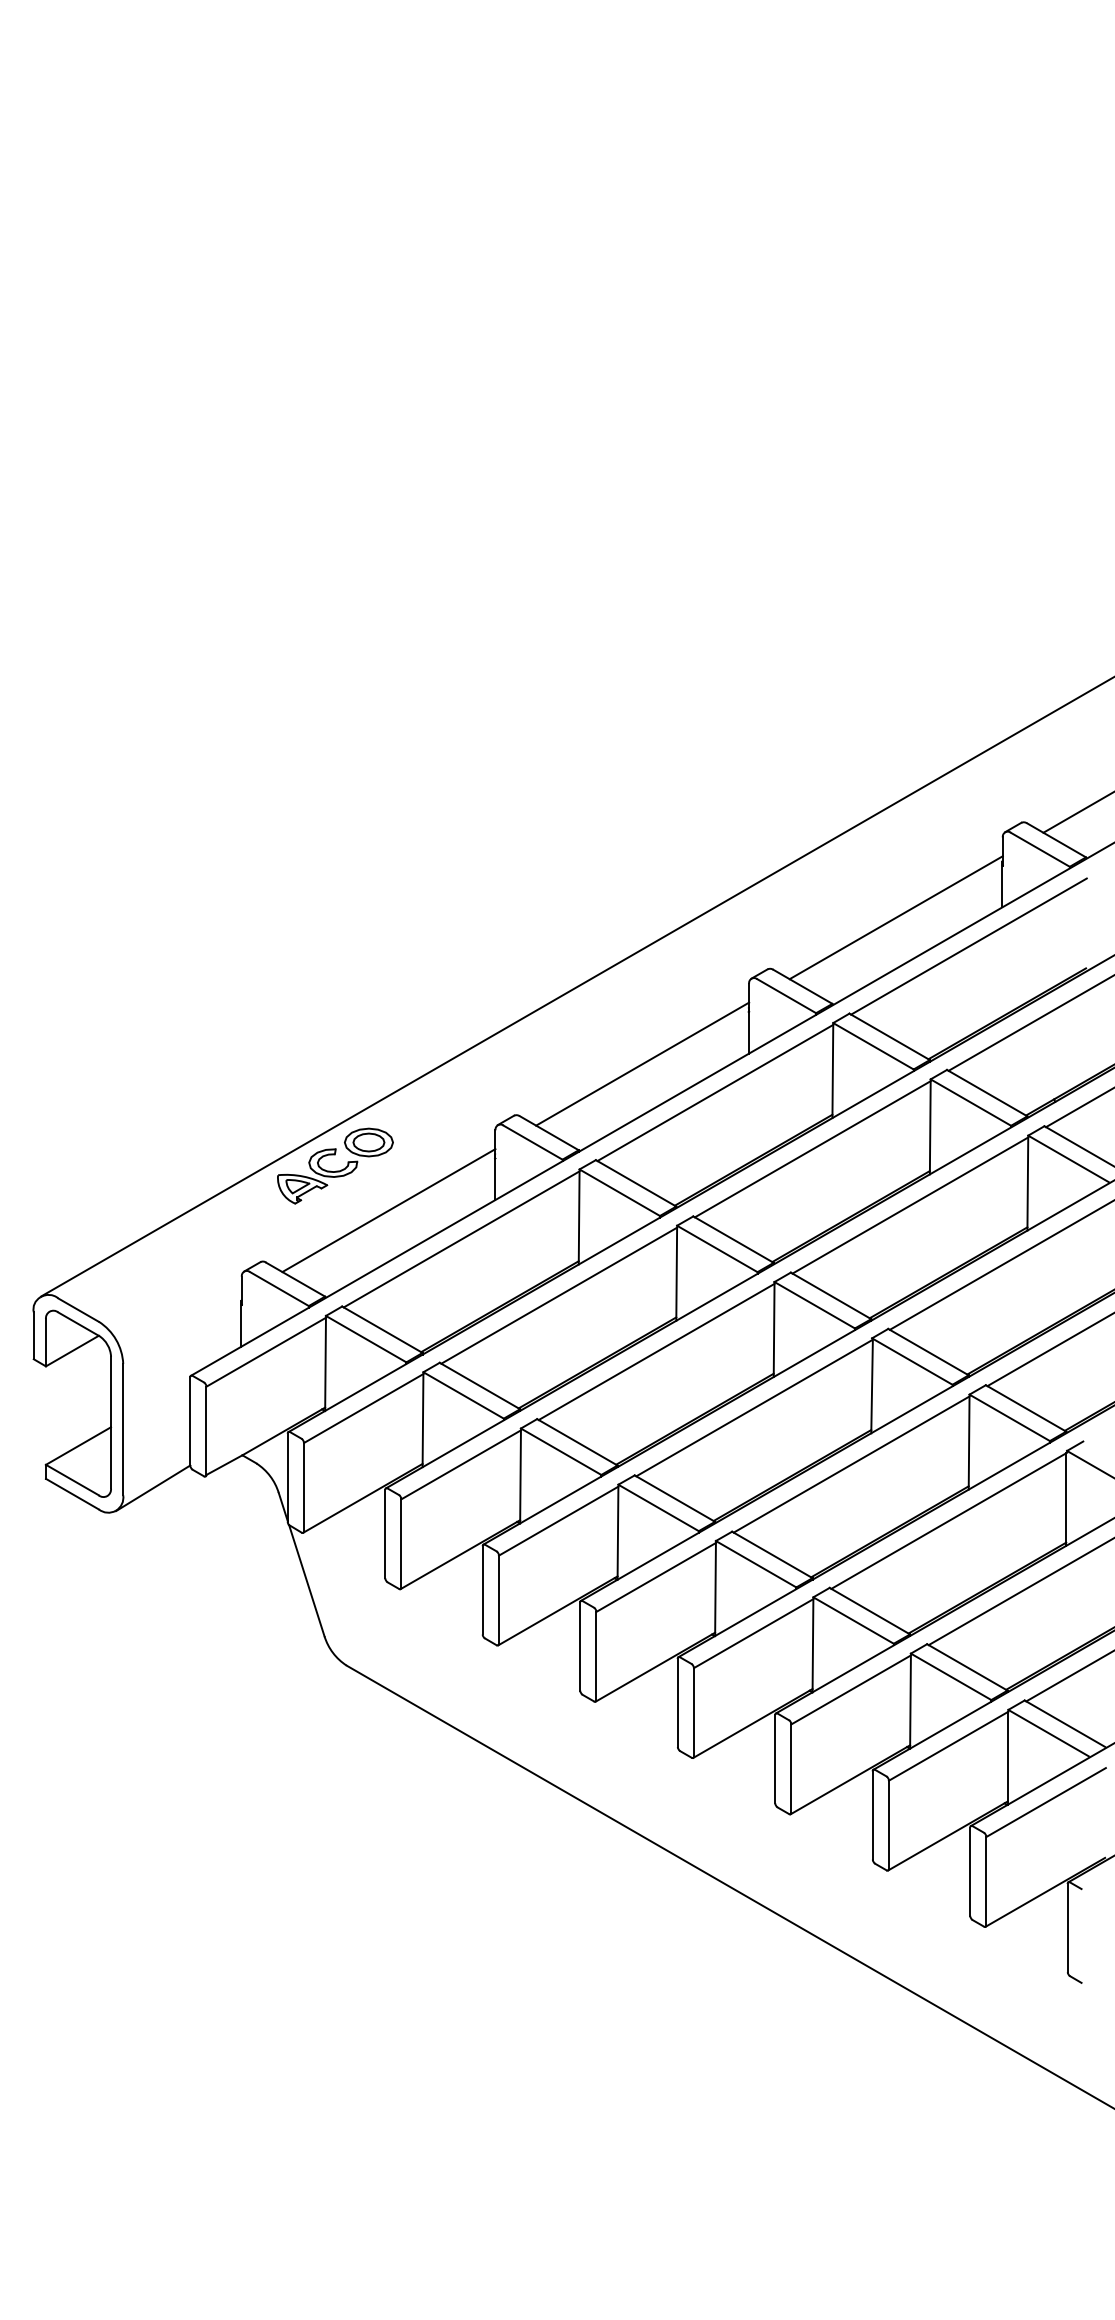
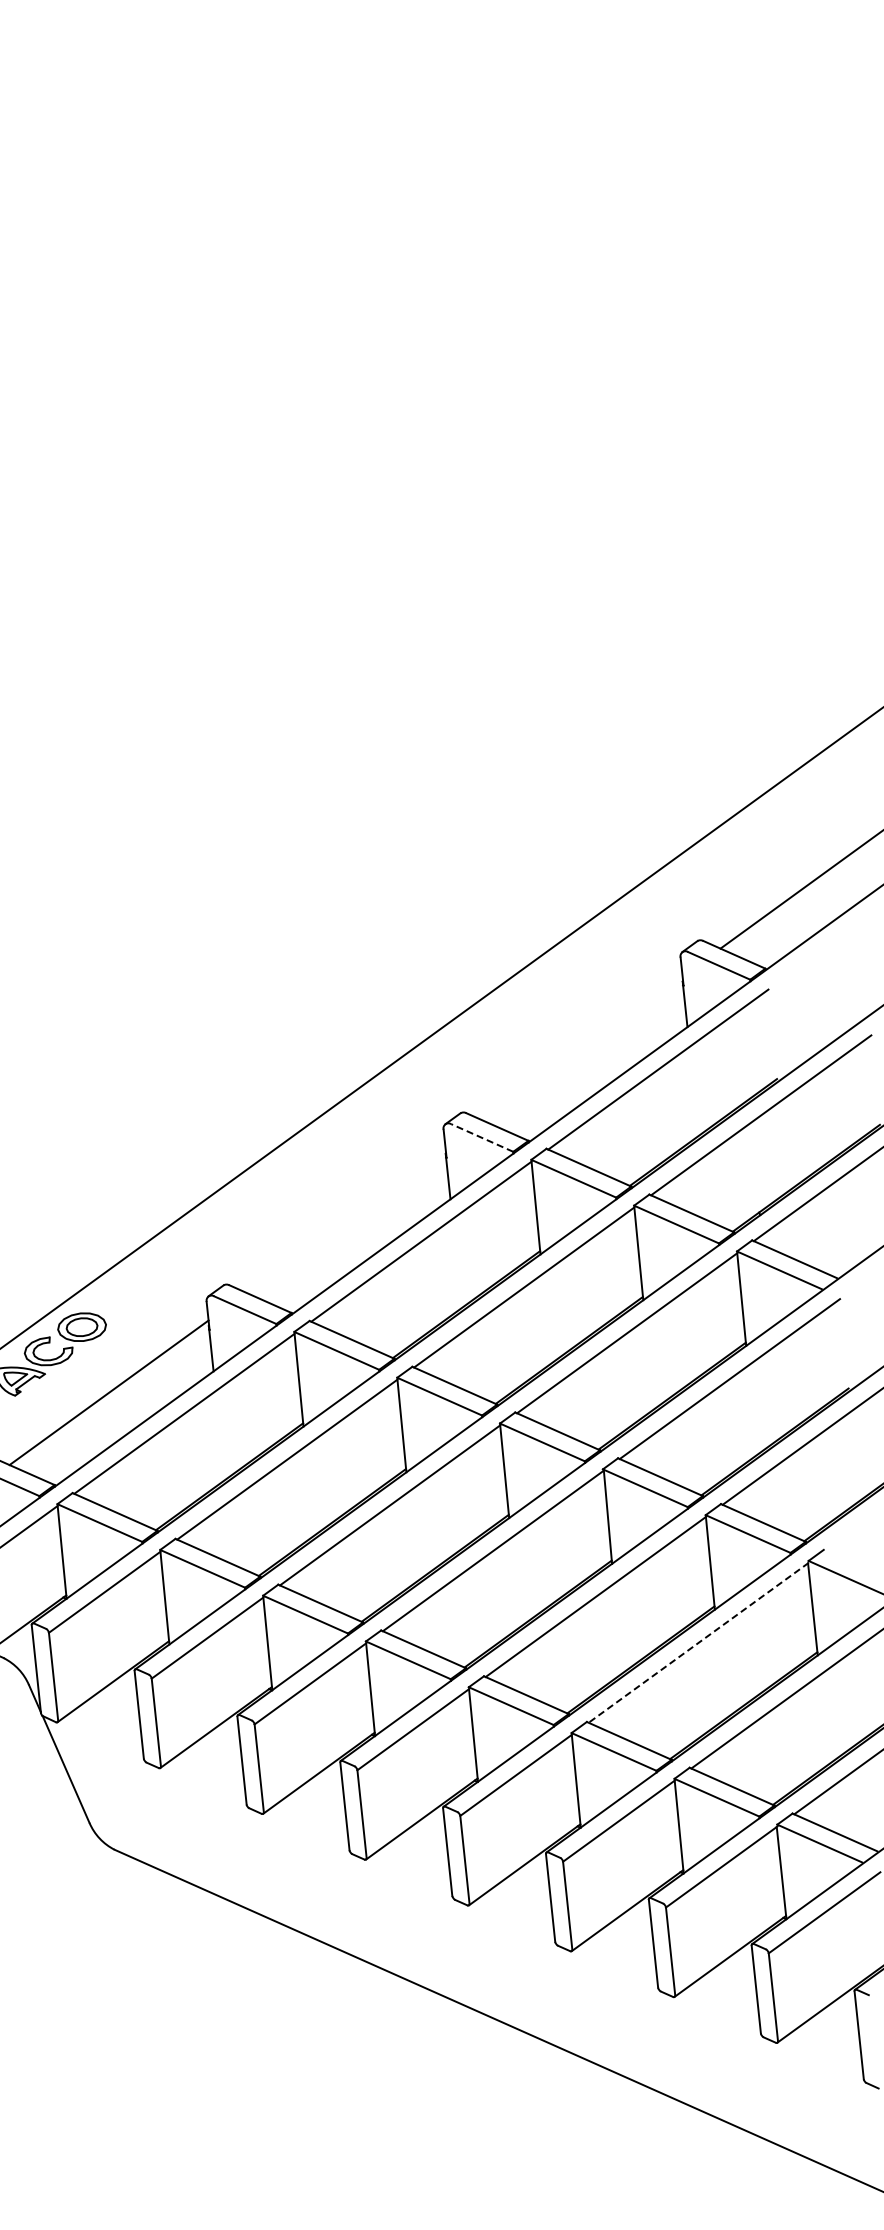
line: (895, 917) -> (582, 1048), removed
line: (786, 996) -> (482, 1138), solid -> dashed
line: (642, 1063) -> (345, 1220), removed
line: (948, 1521) -> (698, 1643), solid -> dashed

